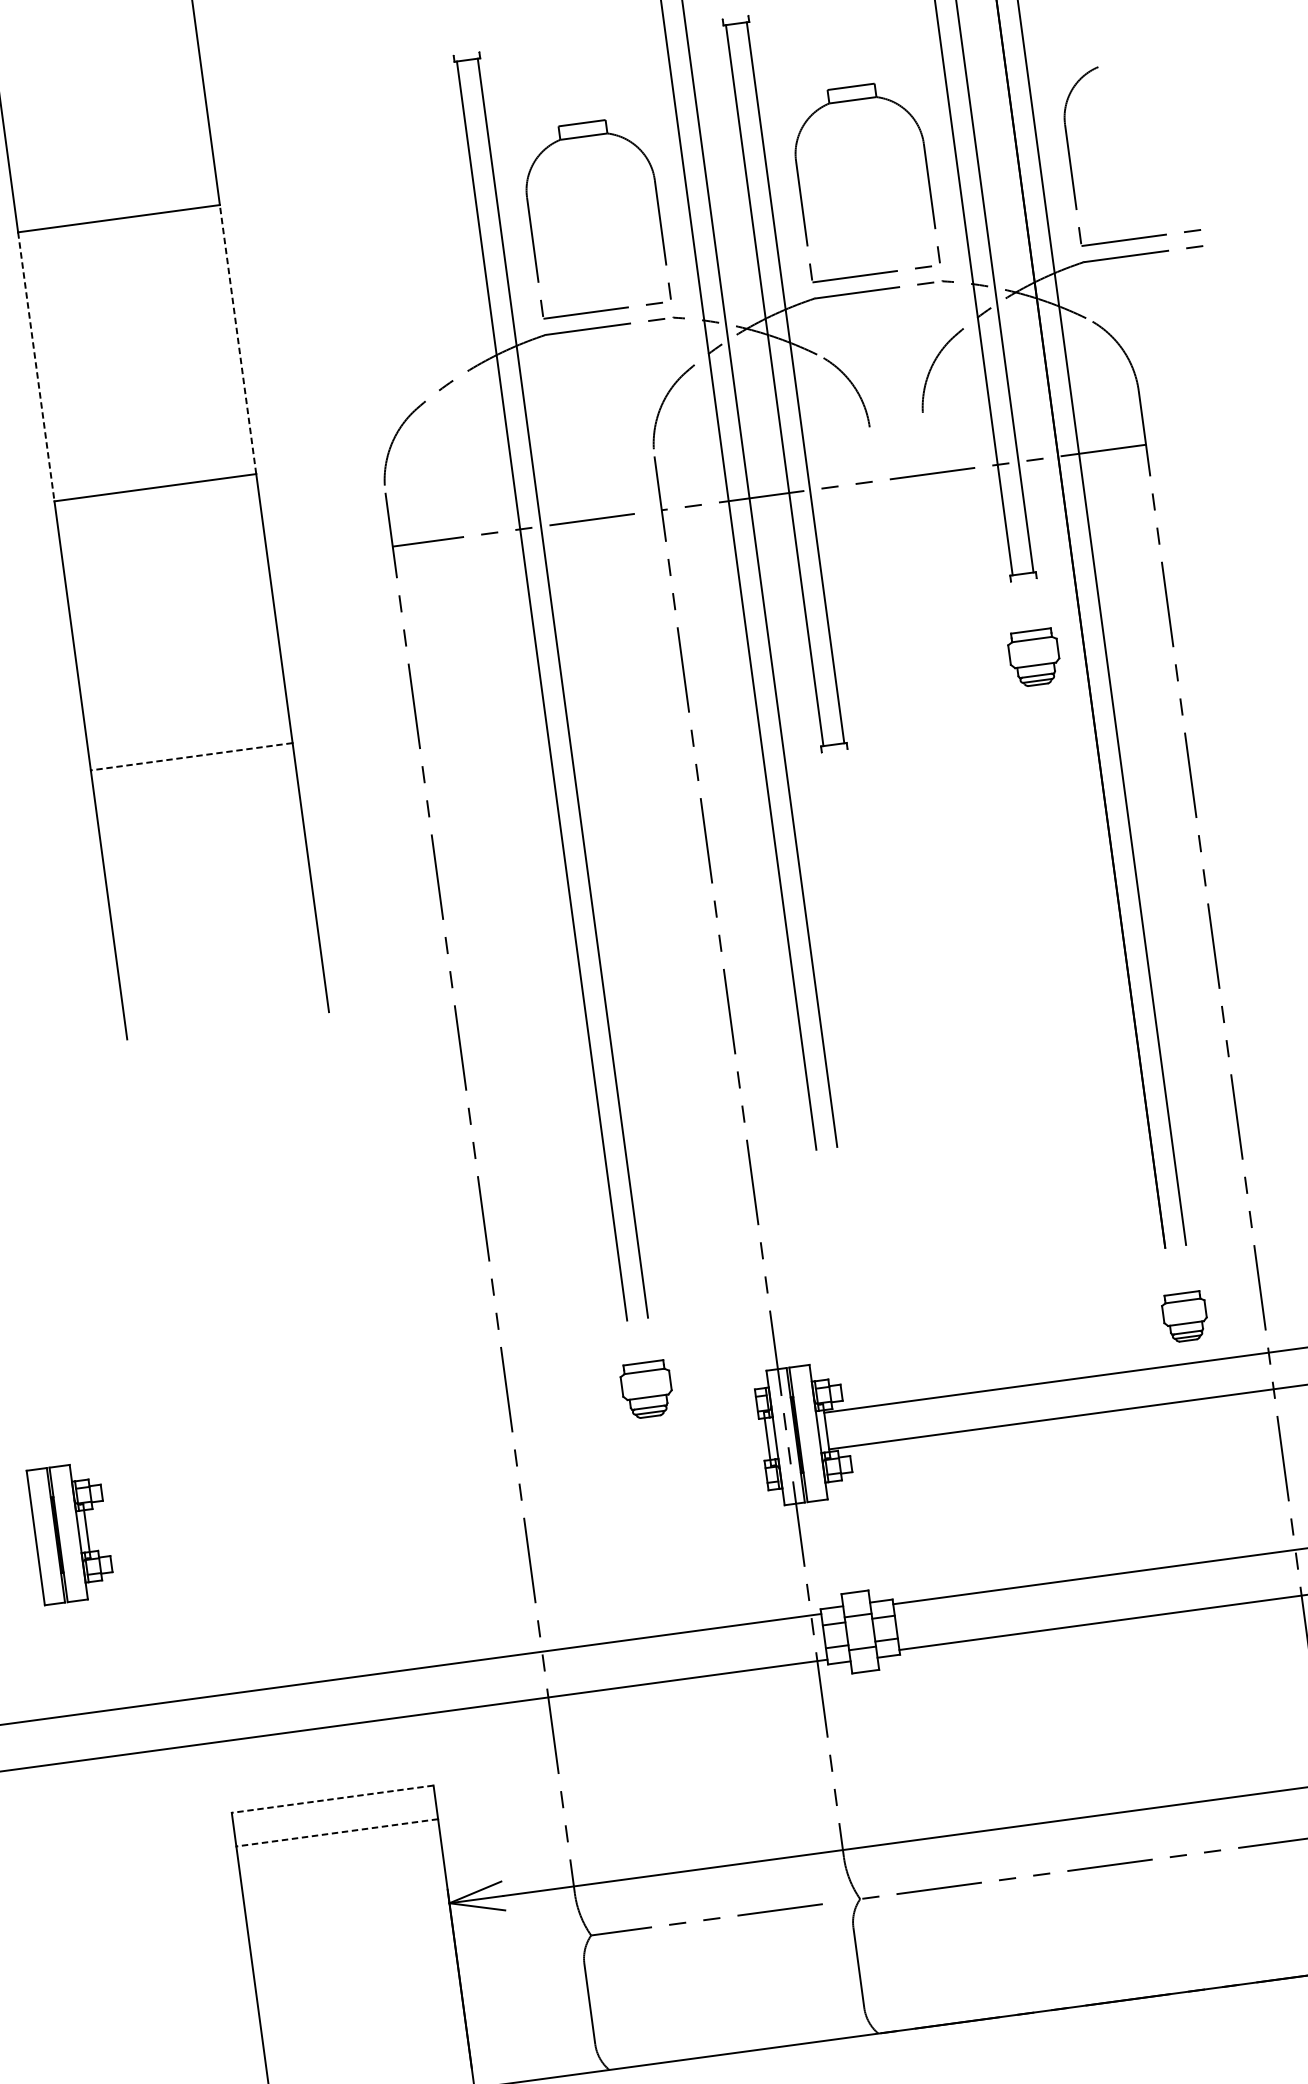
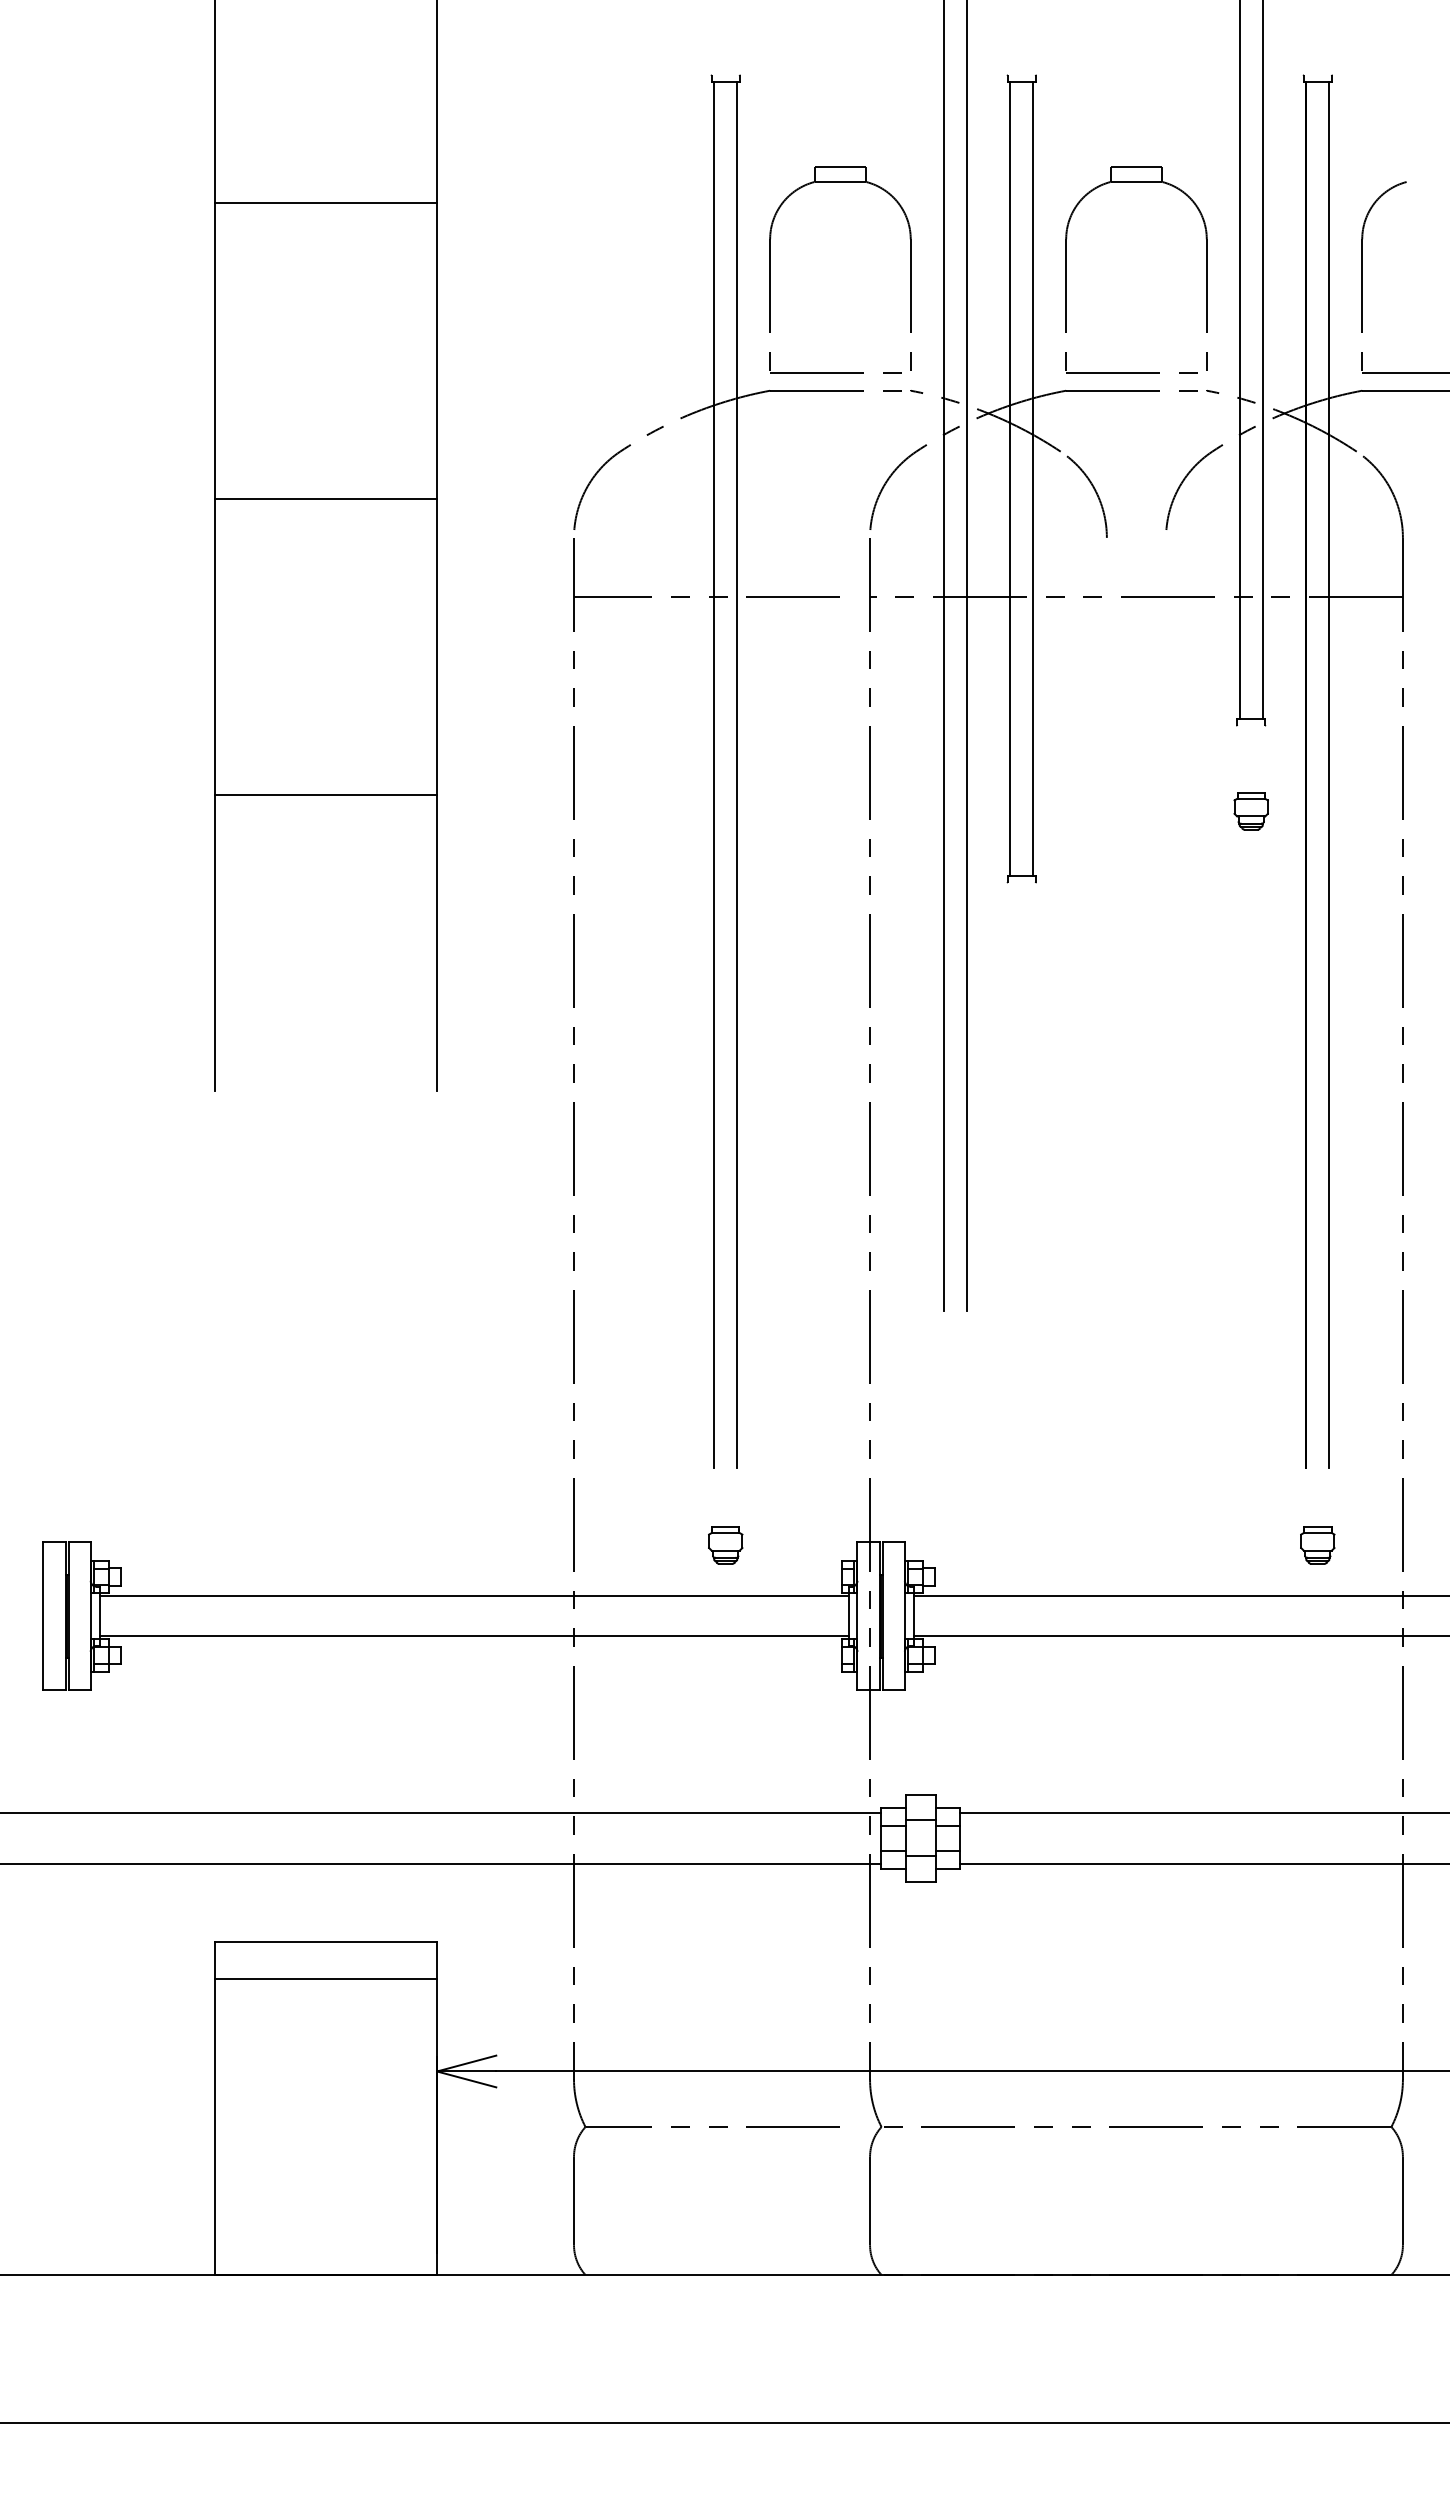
line: (238, 339) -> (437, 350), dashed -> solid
line: (36, 367) -> (215, 351), dashed -> solid
part: (1033, 658) -> (1250, 811), size x0.62
line: (191, 756) -> (325, 794), dashed -> solid
part: (1184, 1317) -> (1317, 1545), size x0.71
part: (646, 1389) -> (725, 1545), size x0.62
line: (424, 1467) -> (473, 1596), added
line: (429, 1503) -> (473, 1636), added
line: (332, 1798) -> (325, 1941), dashed -> solid
line: (336, 1832) -> (325, 1978), dashed -> solid

